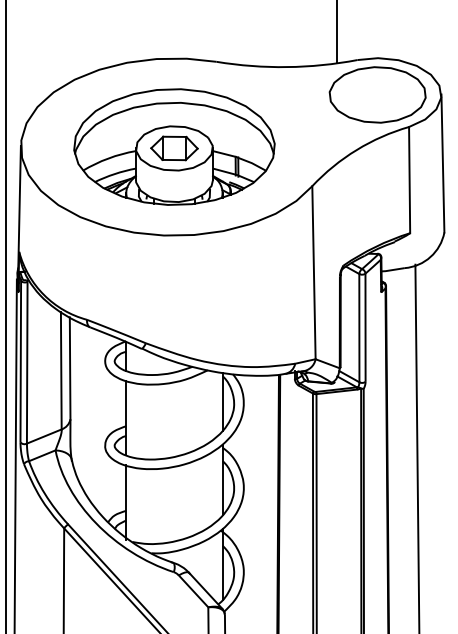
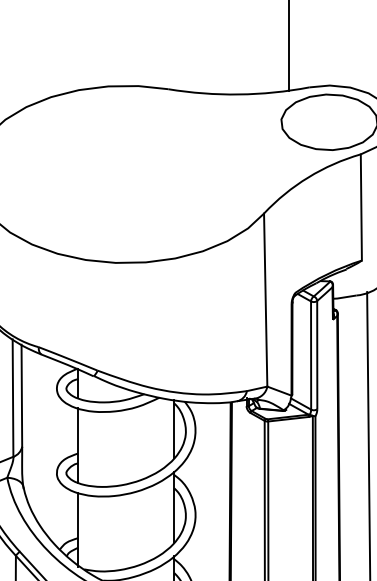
part: (174, 146) -> (126, 173), removed

